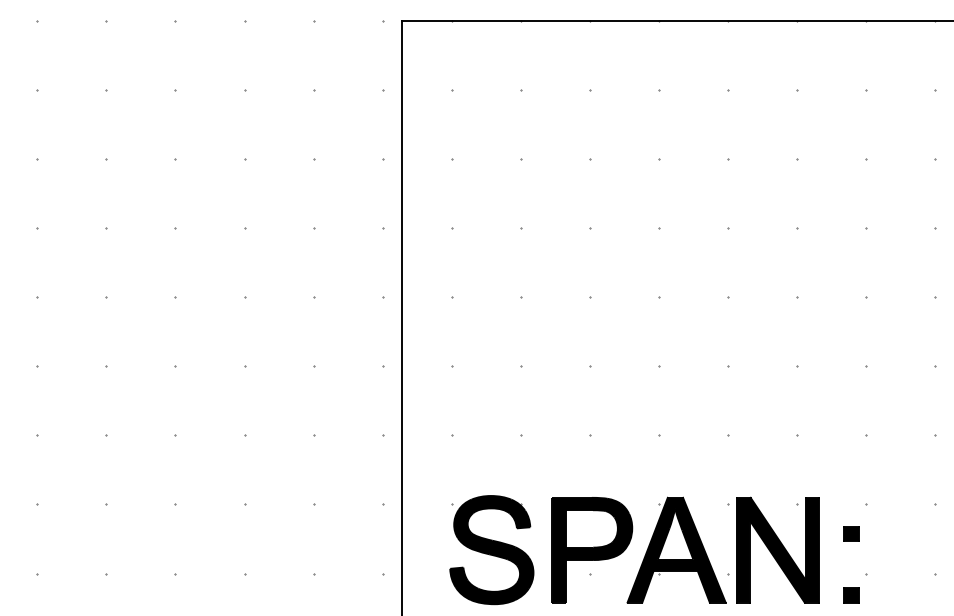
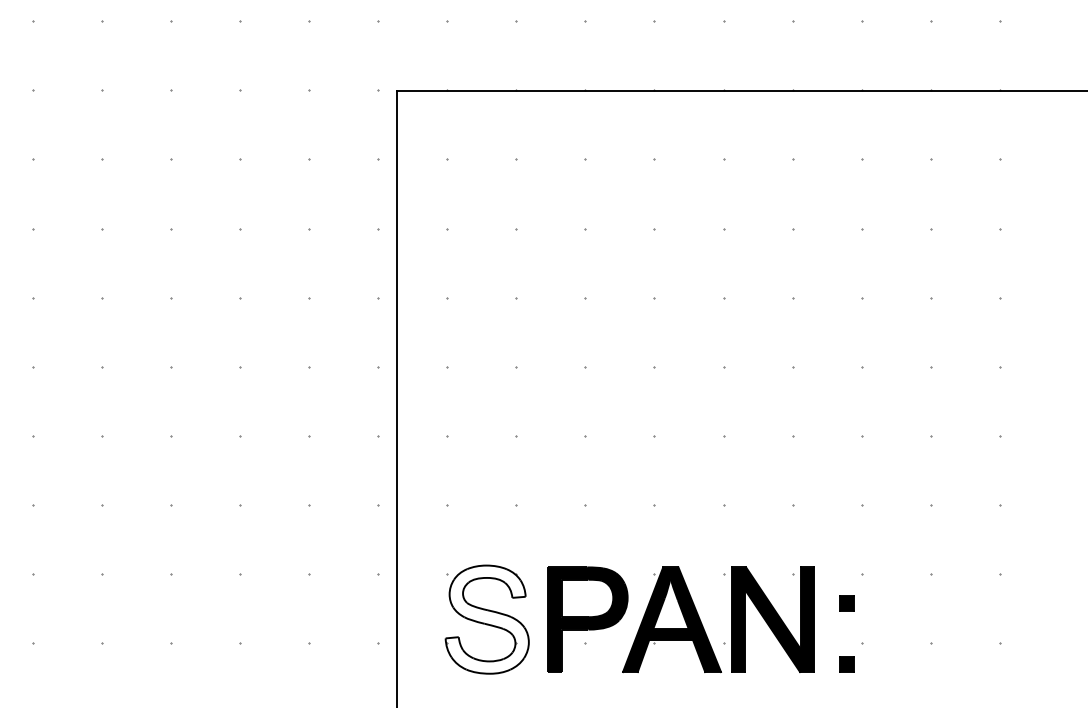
fill: (491, 549) -> (486, 619), removed

